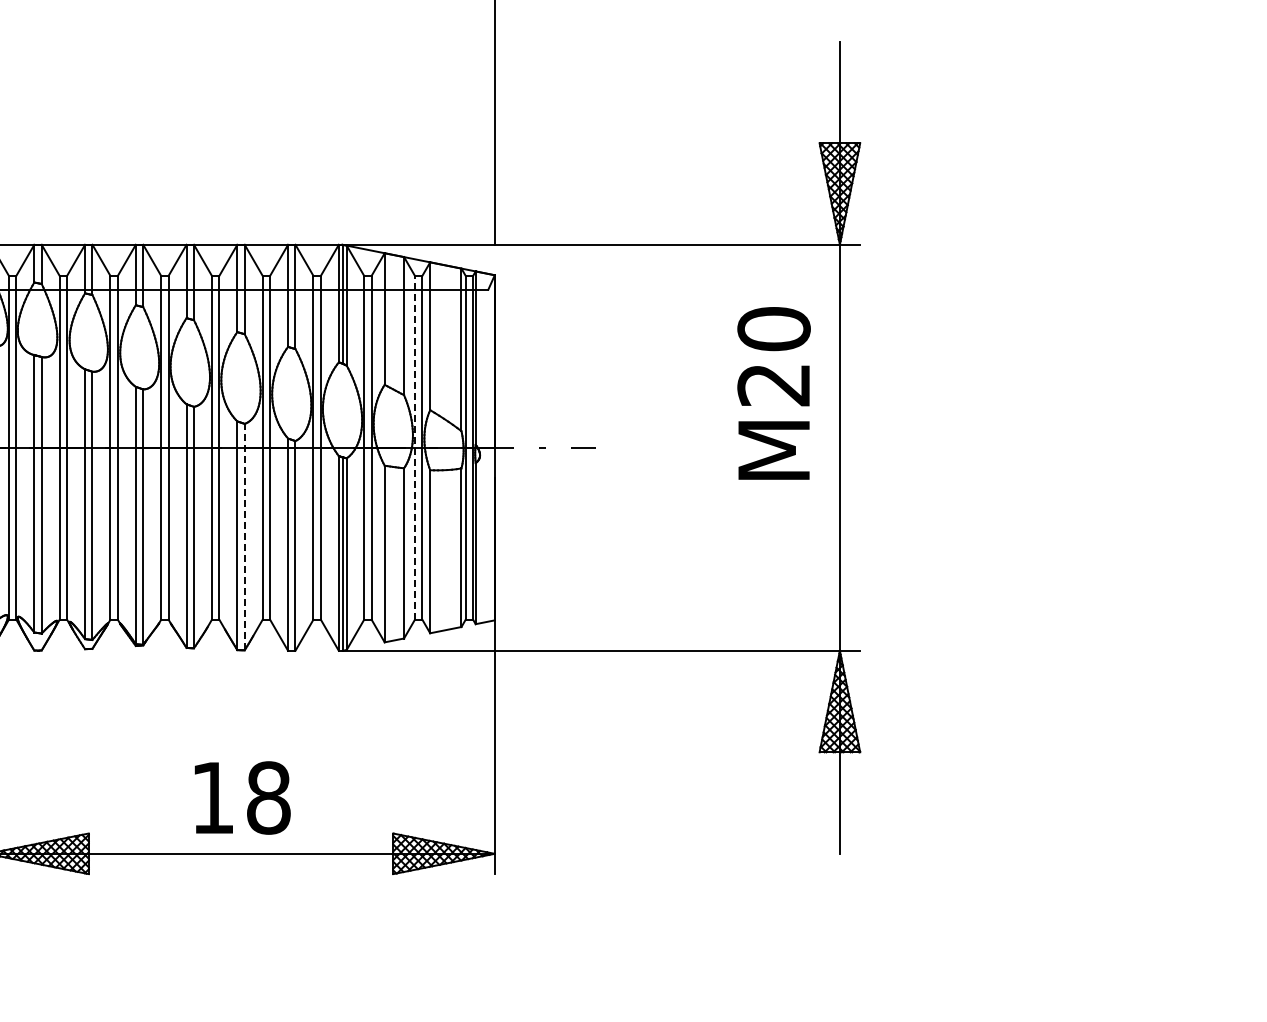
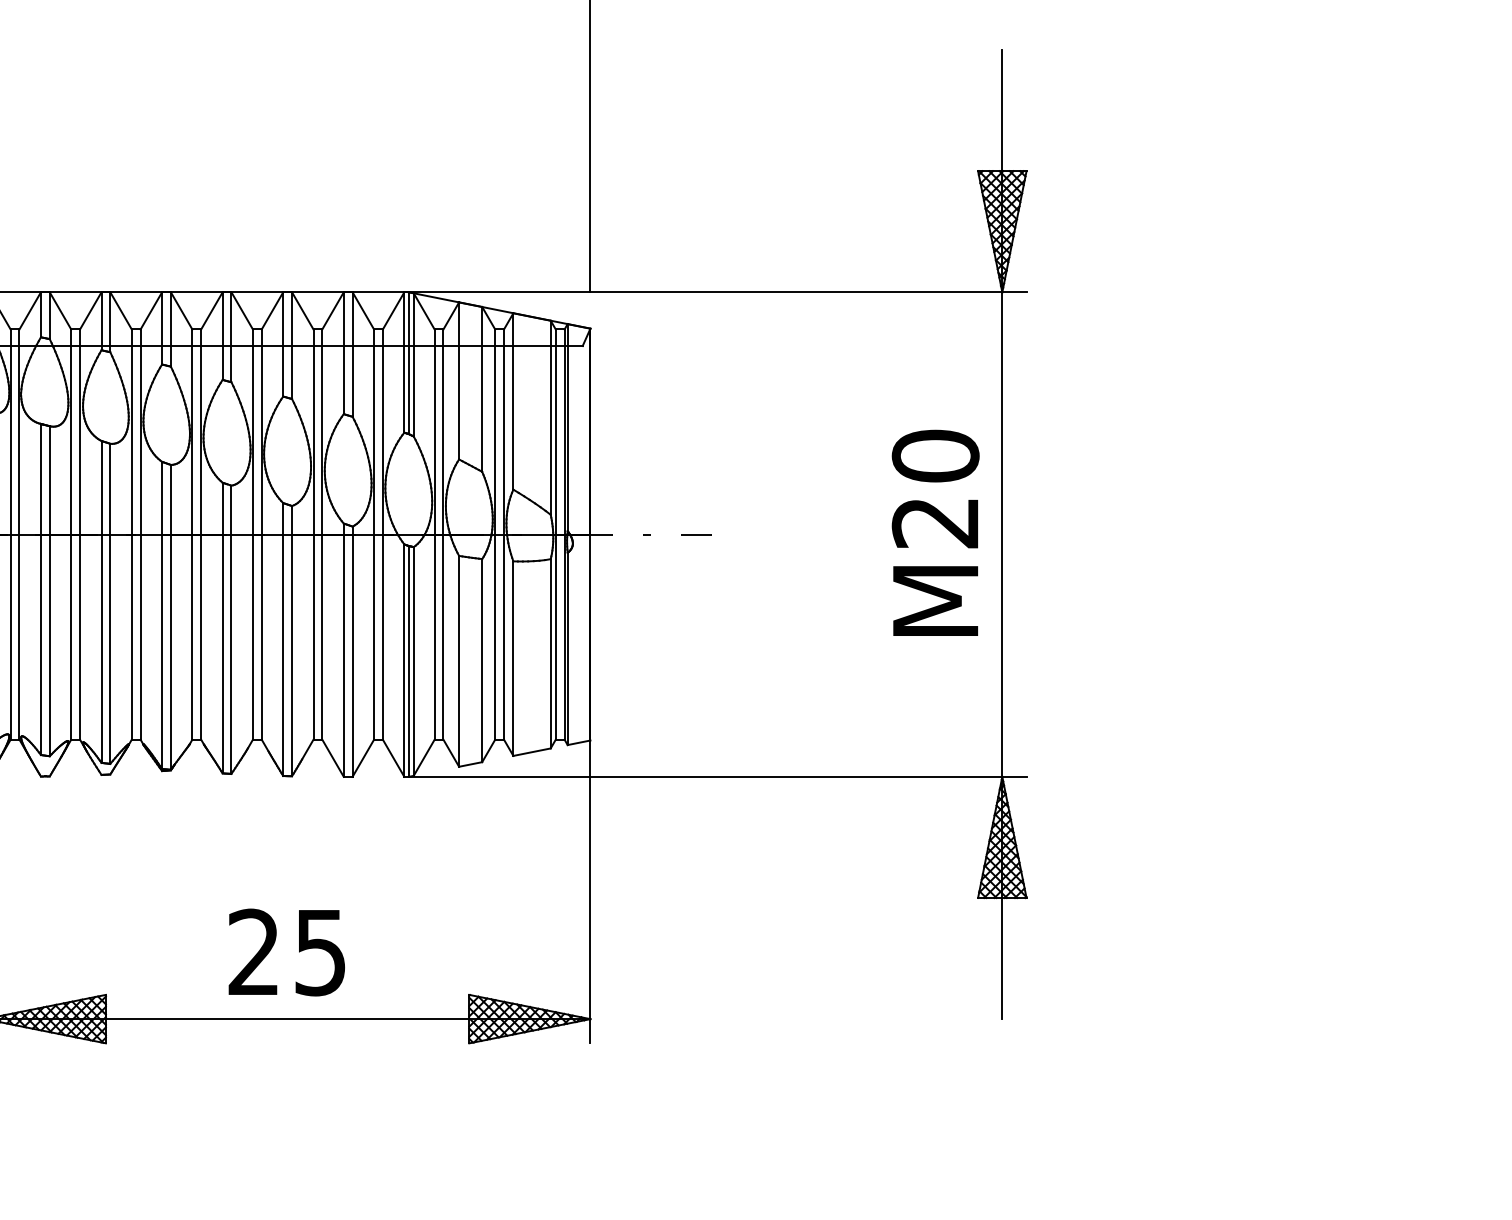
text: (773, 393) -> (935, 533), moved
line: (414, 447) -> (494, 534), dashed -> solid
line: (244, 536) -> (291, 640), dashed -> solid
text: (240, 797) -> (286, 951), 18 -> 25

